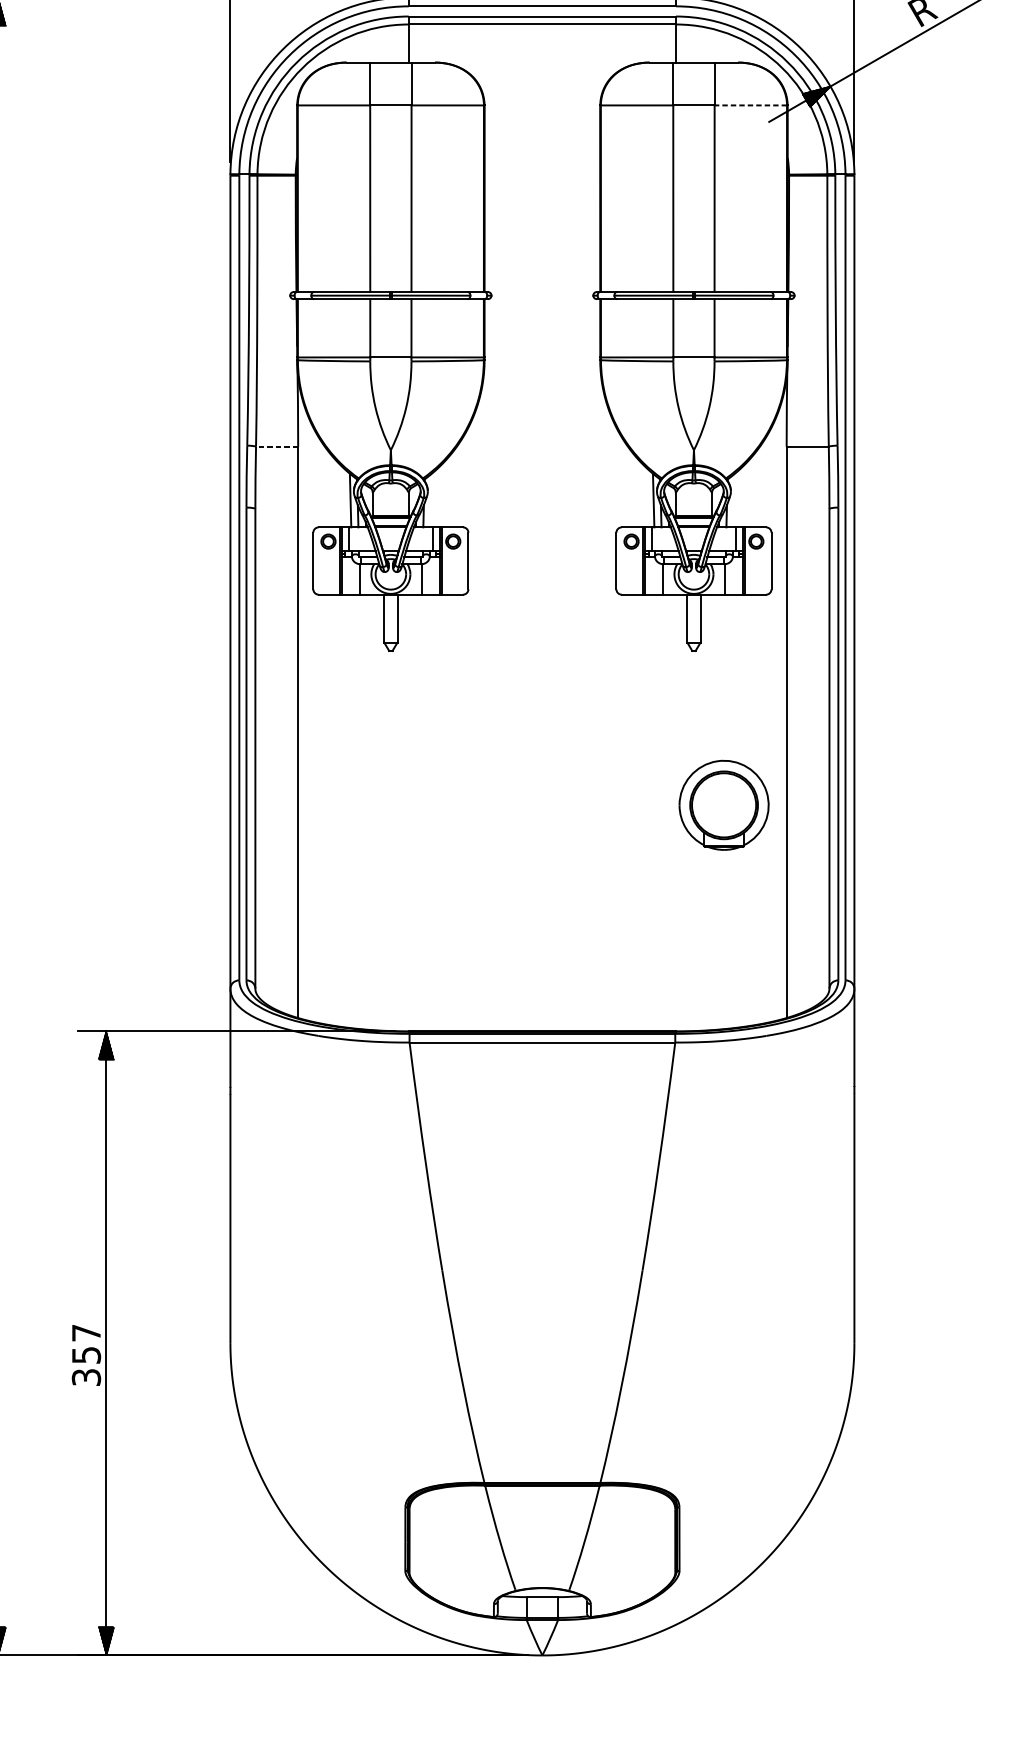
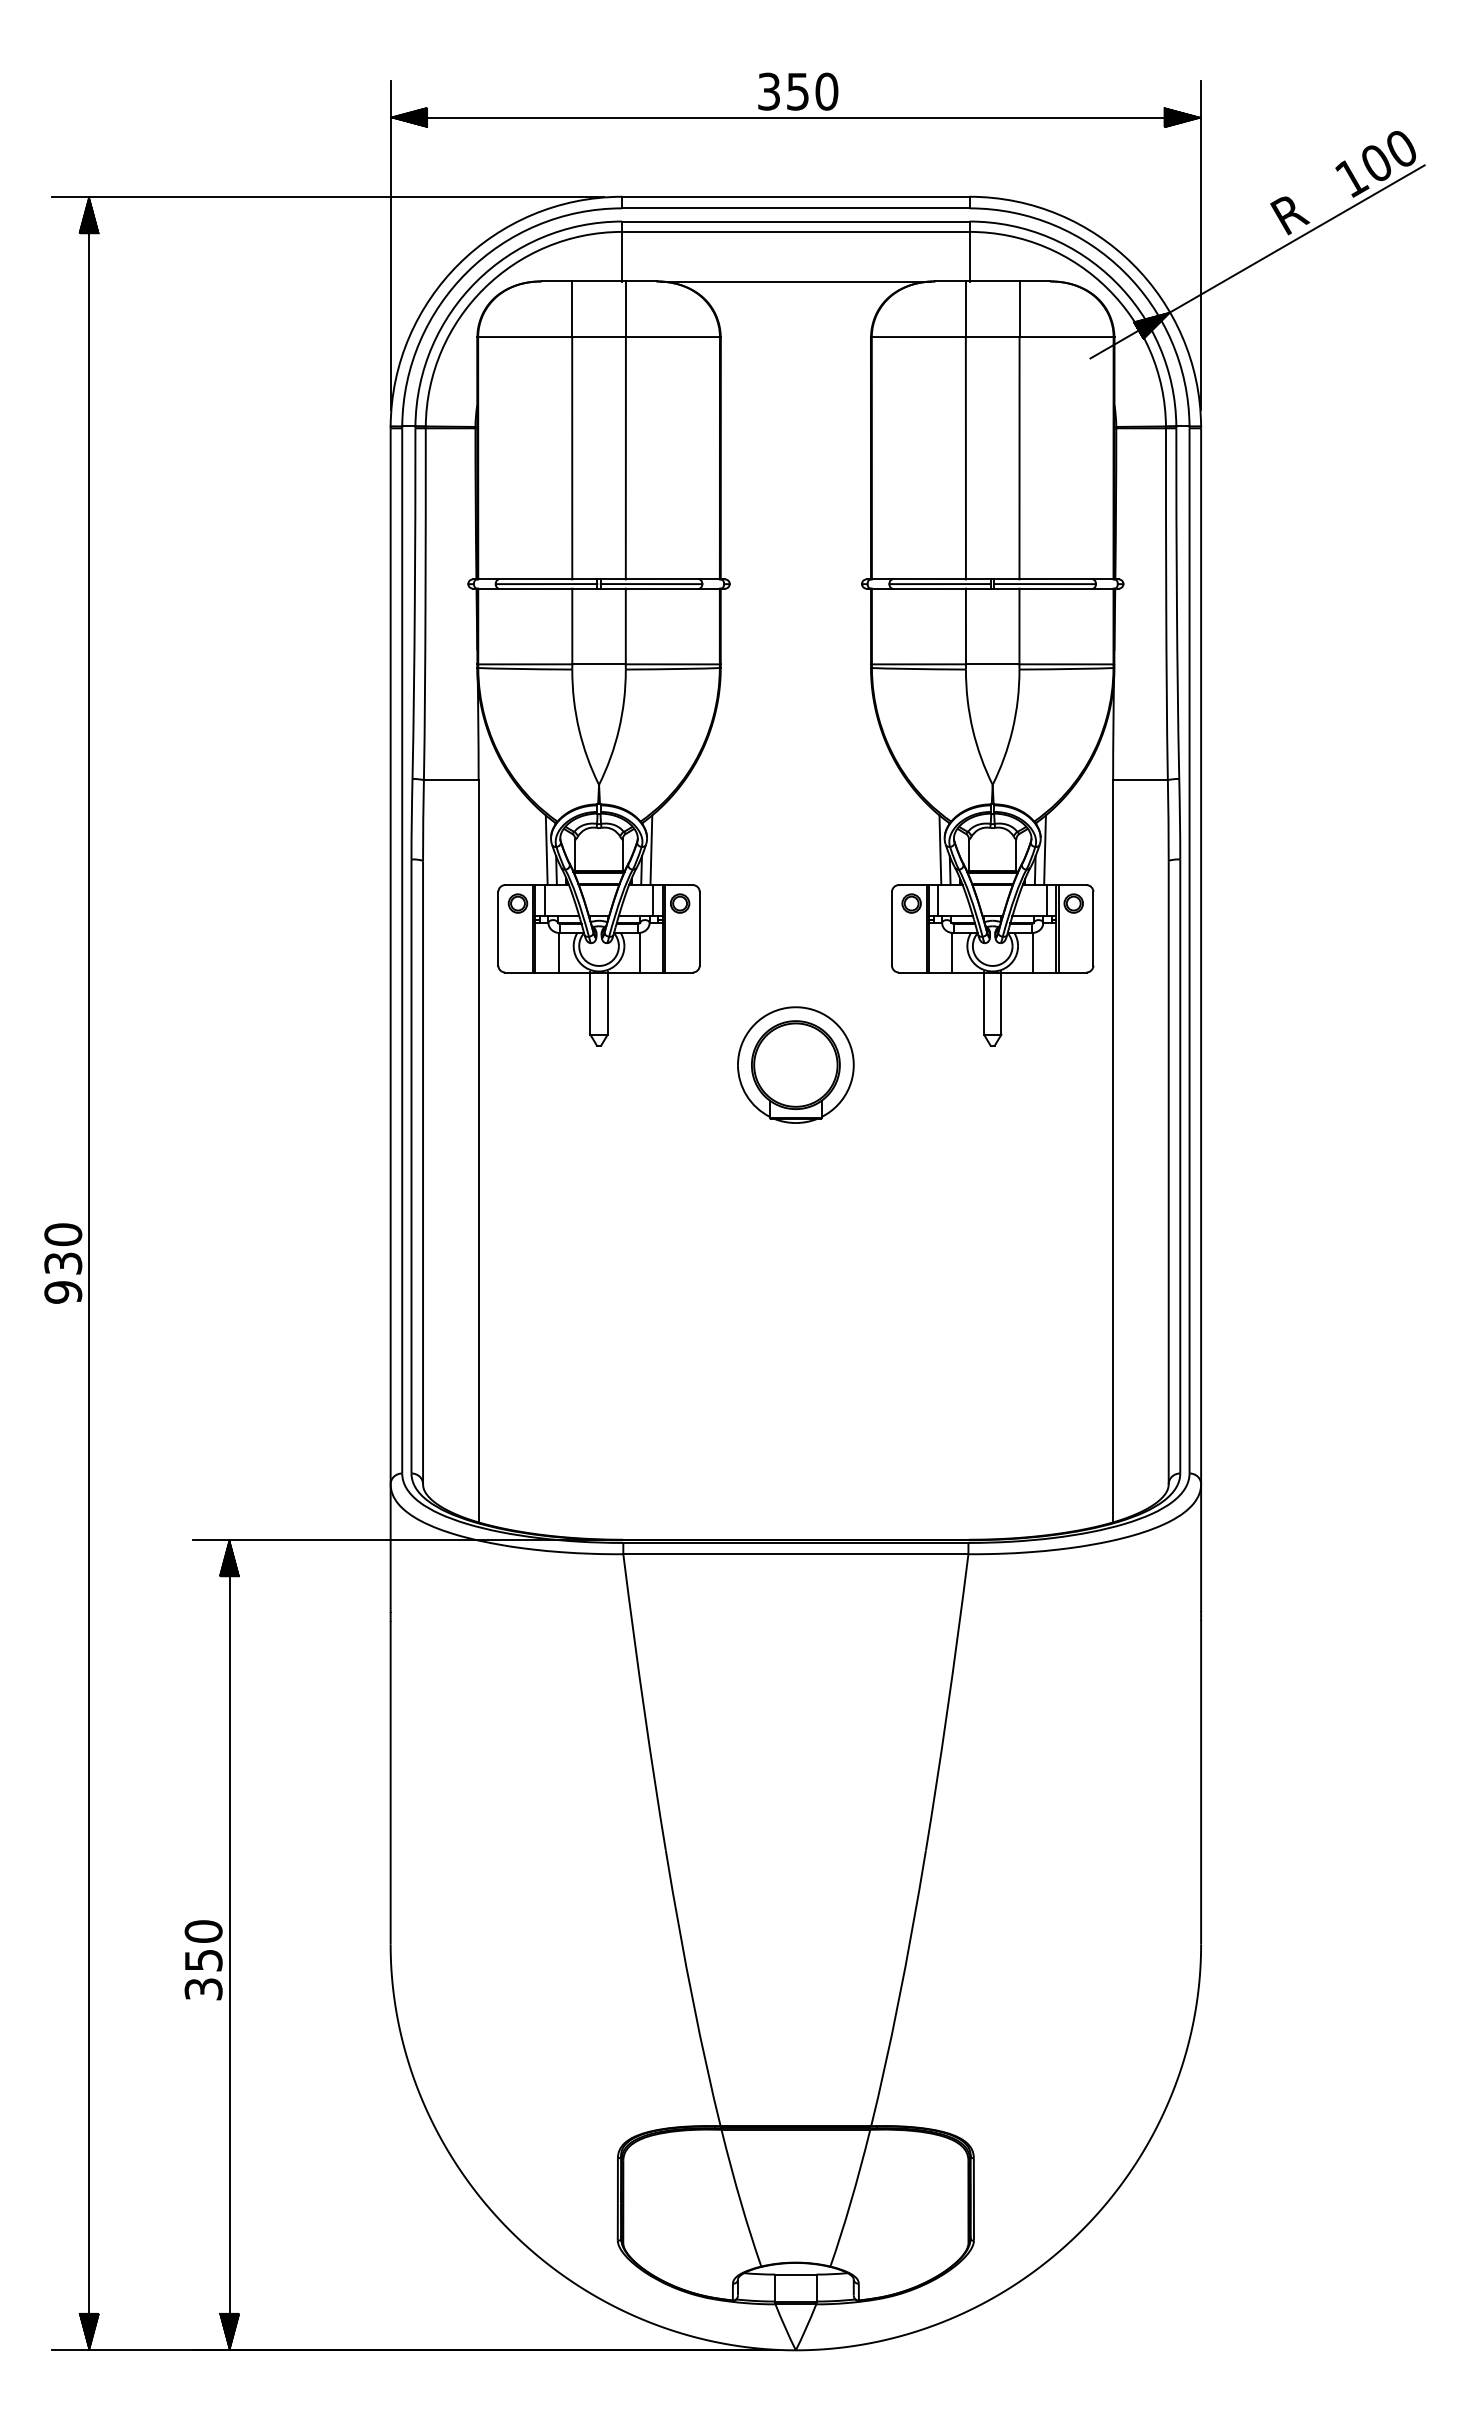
line: (542, 62) -> (795, 281), added
line: (750, 105) -> (1066, 337), dashed -> solid
line: (276, 446) -> (450, 780), dashed -> solid
line: (431, 500) -> (651, 850), added
line: (733, 500) -> (1044, 850), added
part: (723, 804) -> (795, 1064), moved
text: (86, 1333) -> (203, 1931), 357 -> 350

